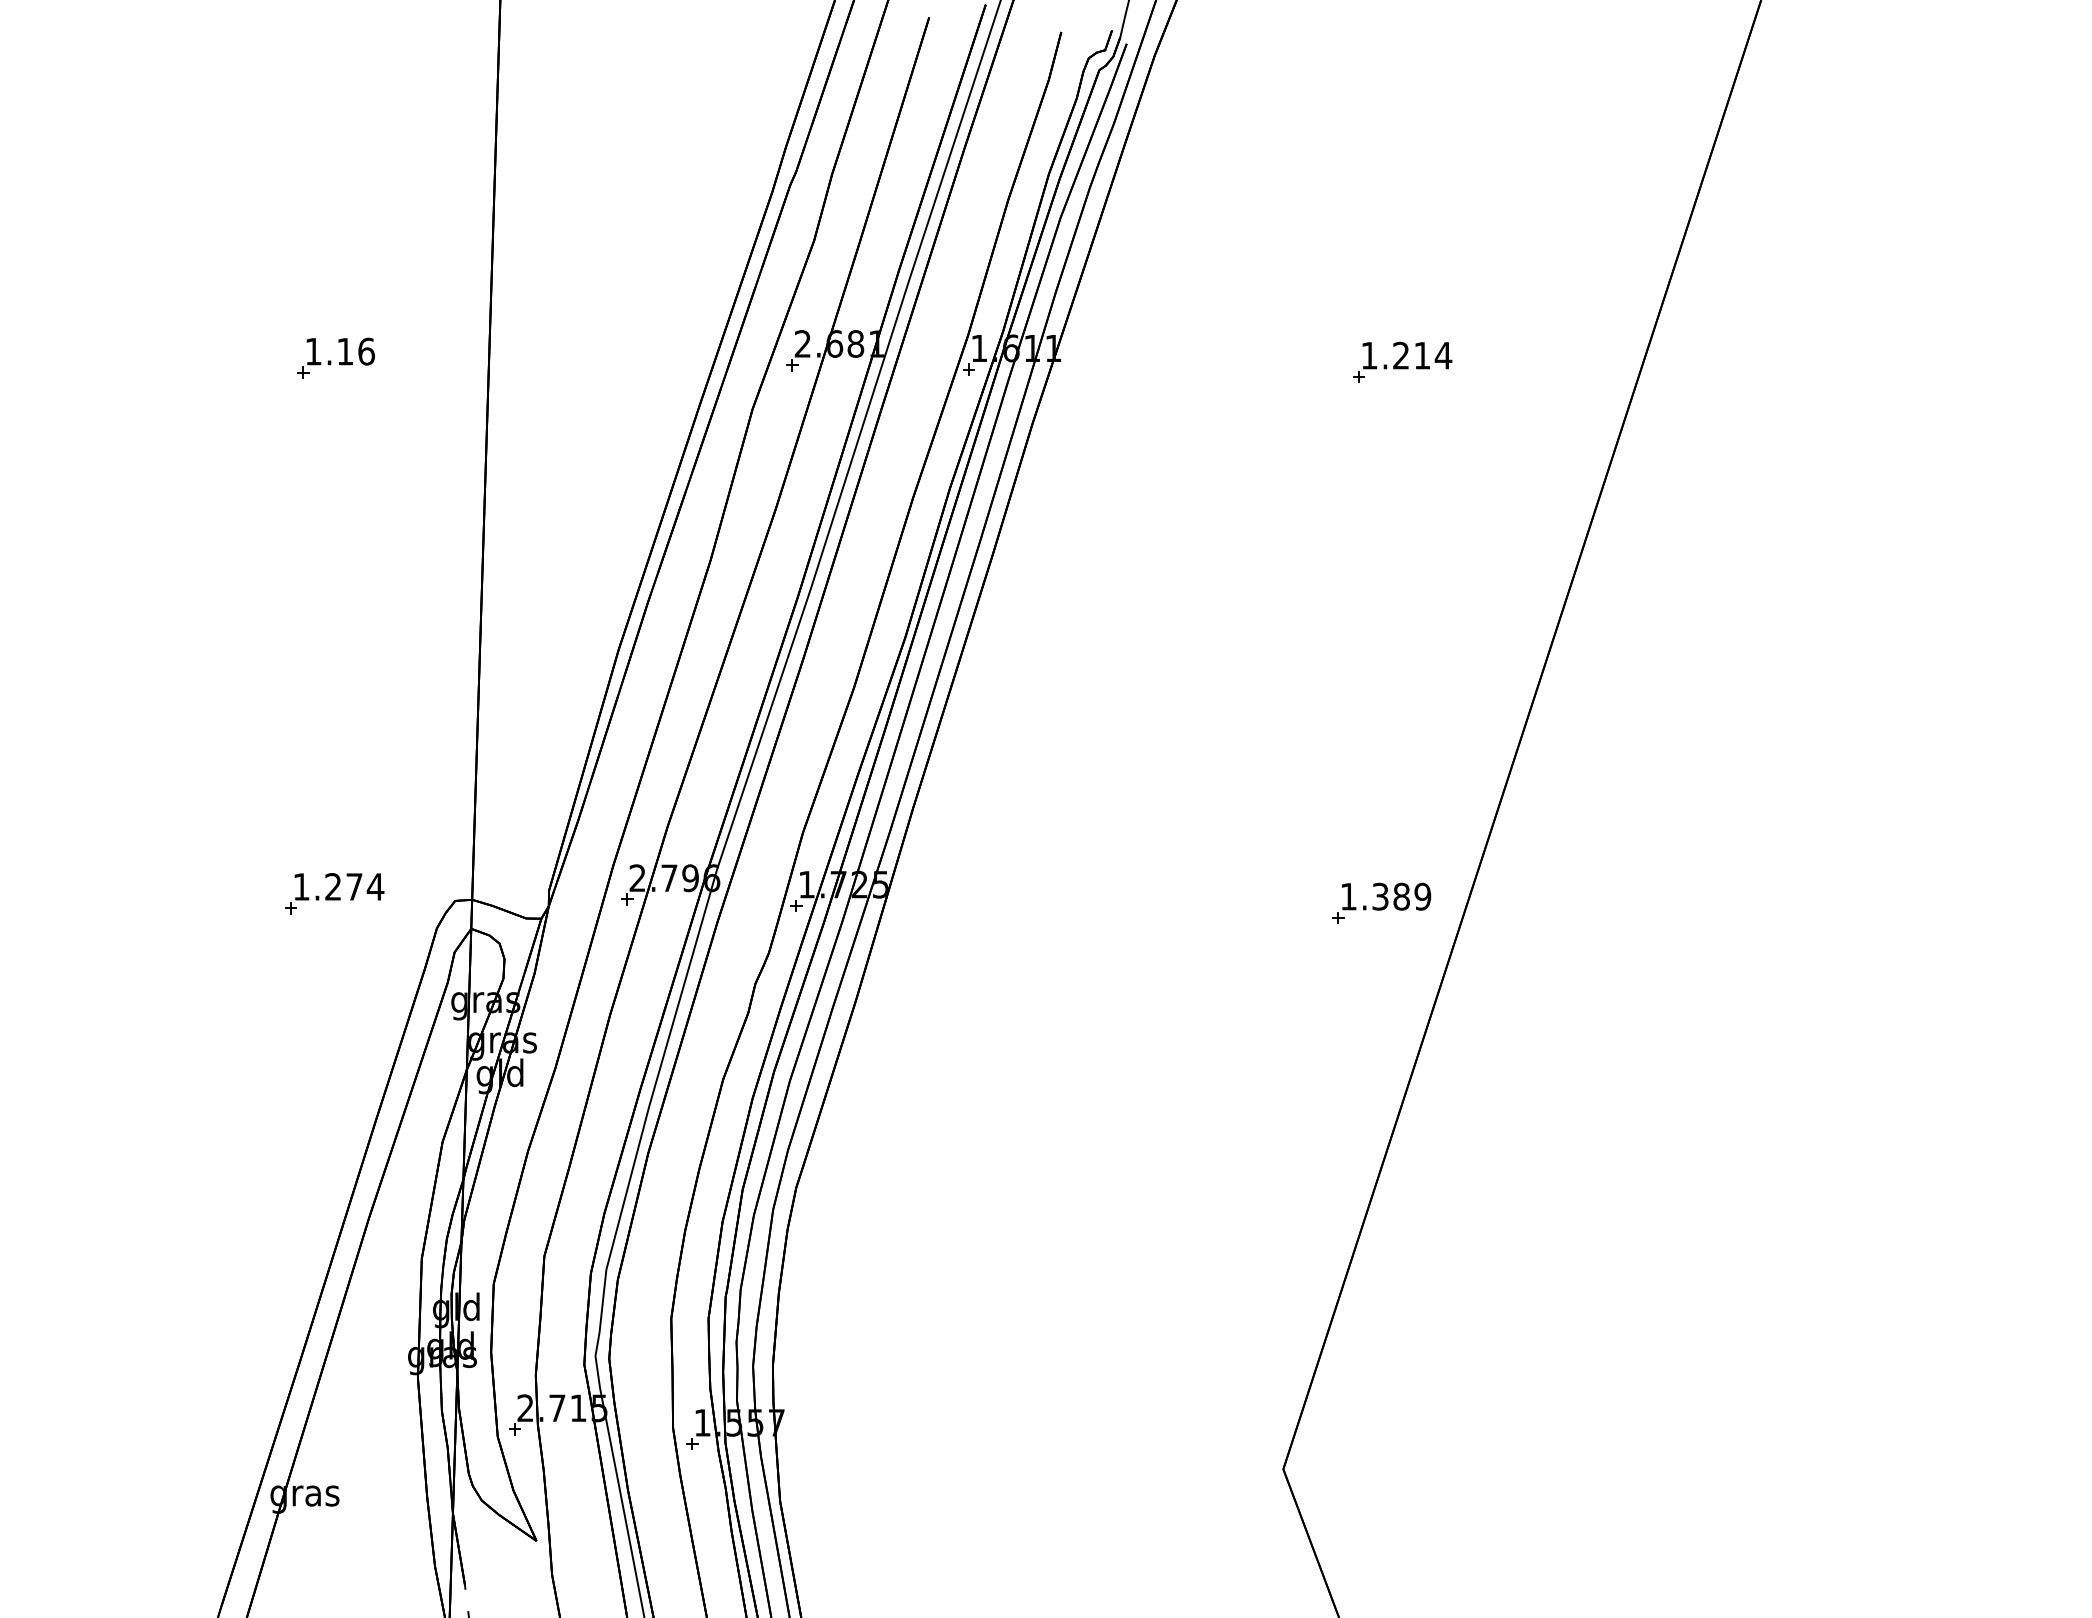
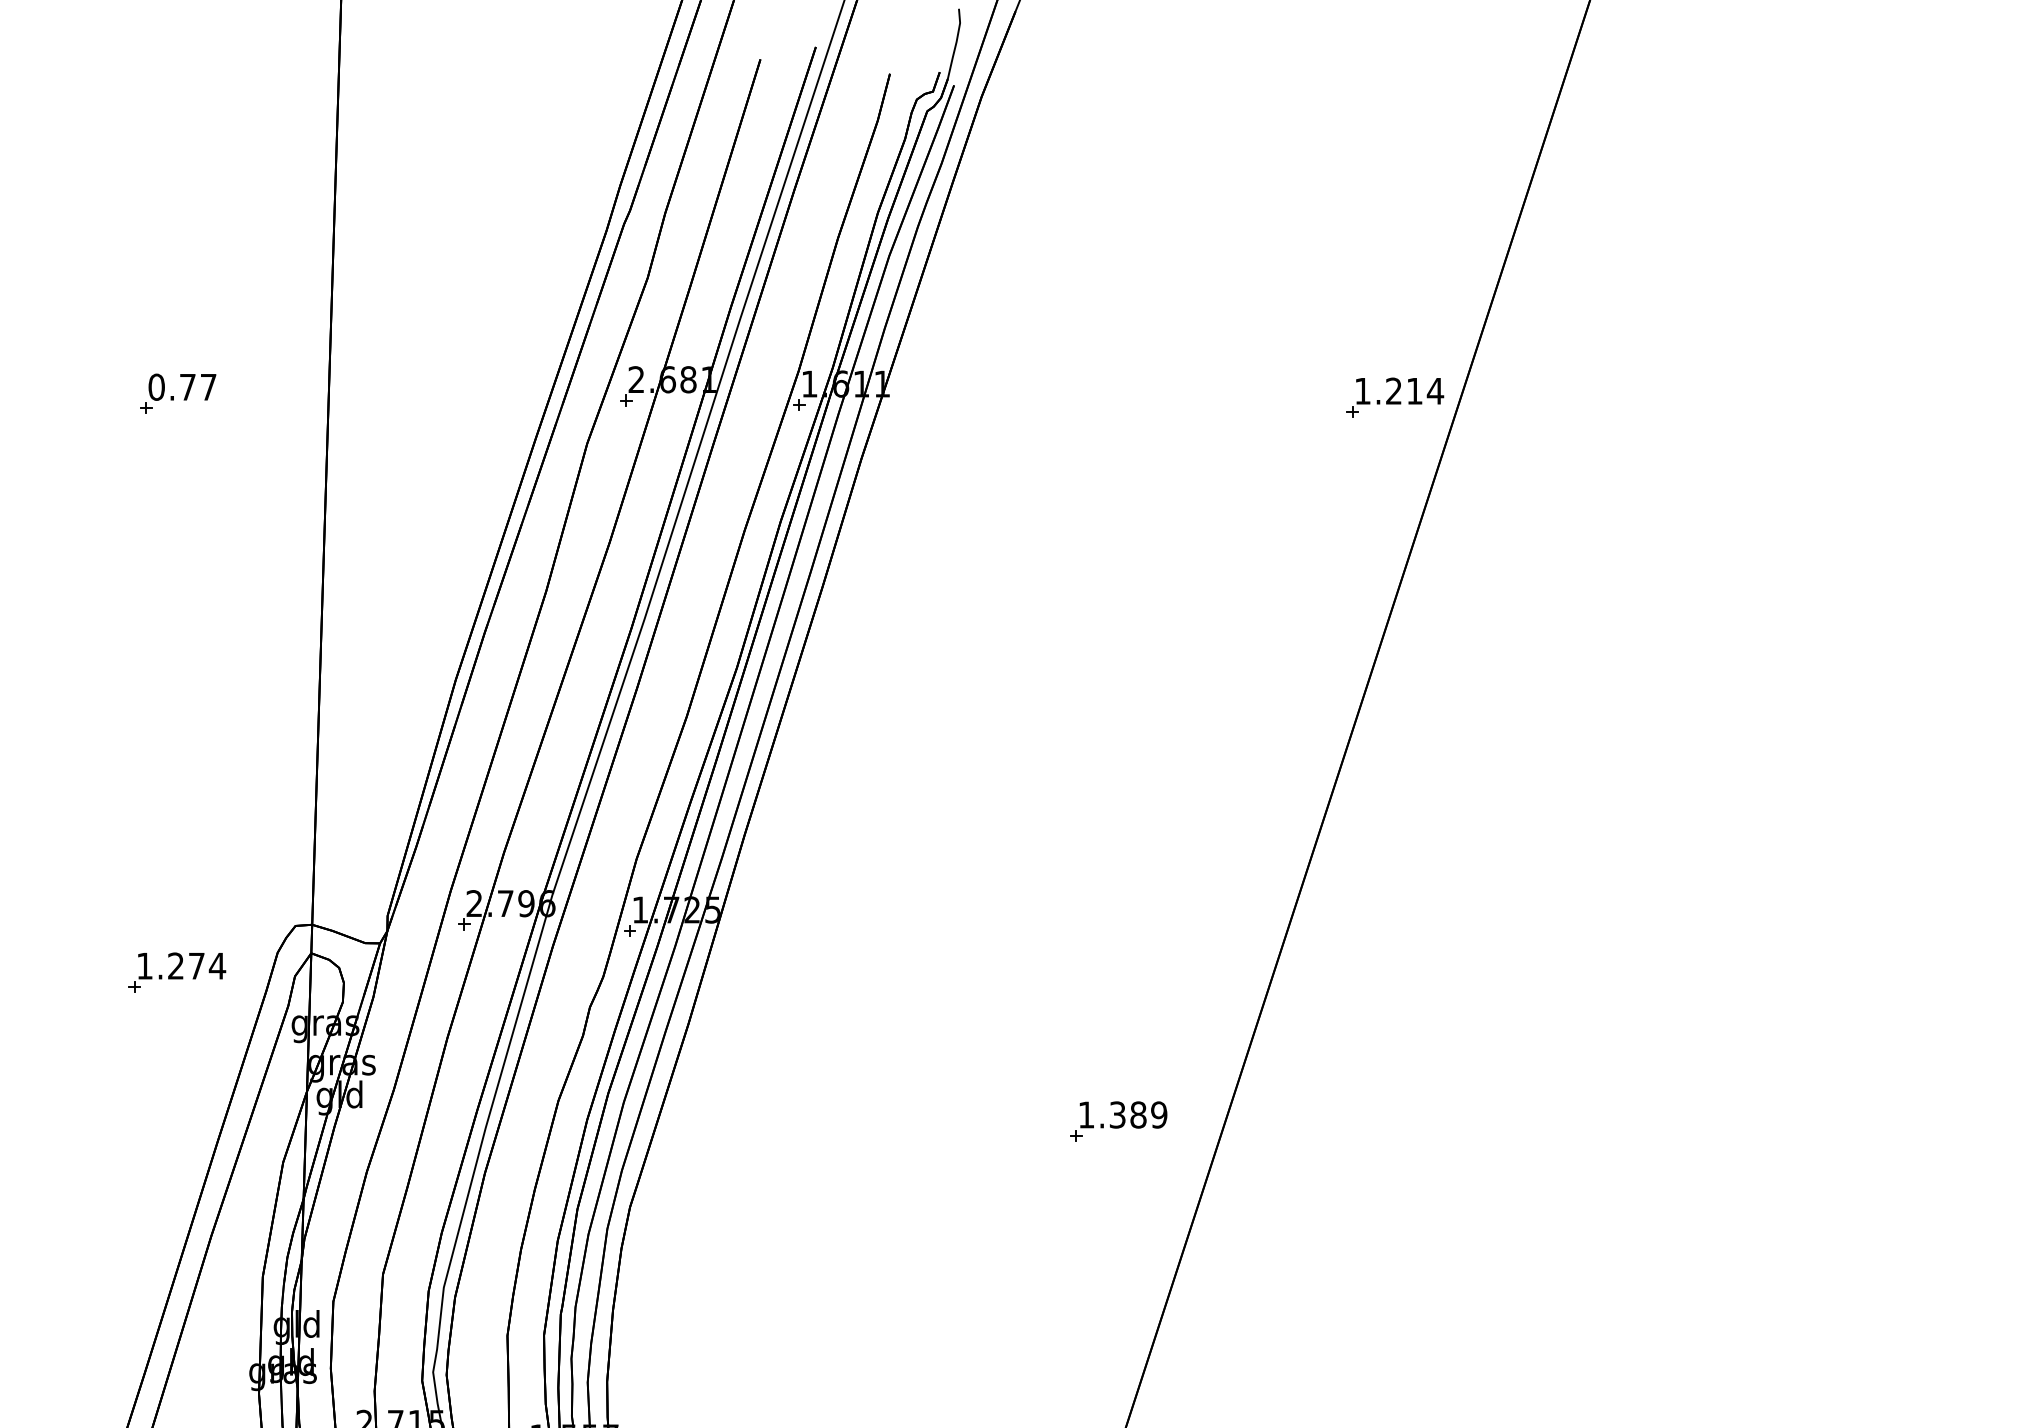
text: (340, 351) -> (183, 387), 1.16 -> 0.77
part: (1402, 361) -> (1395, 396), moved
part: (334, 893) -> (177, 972), moved
part: (1381, 902) -> (1118, 1120), moved

